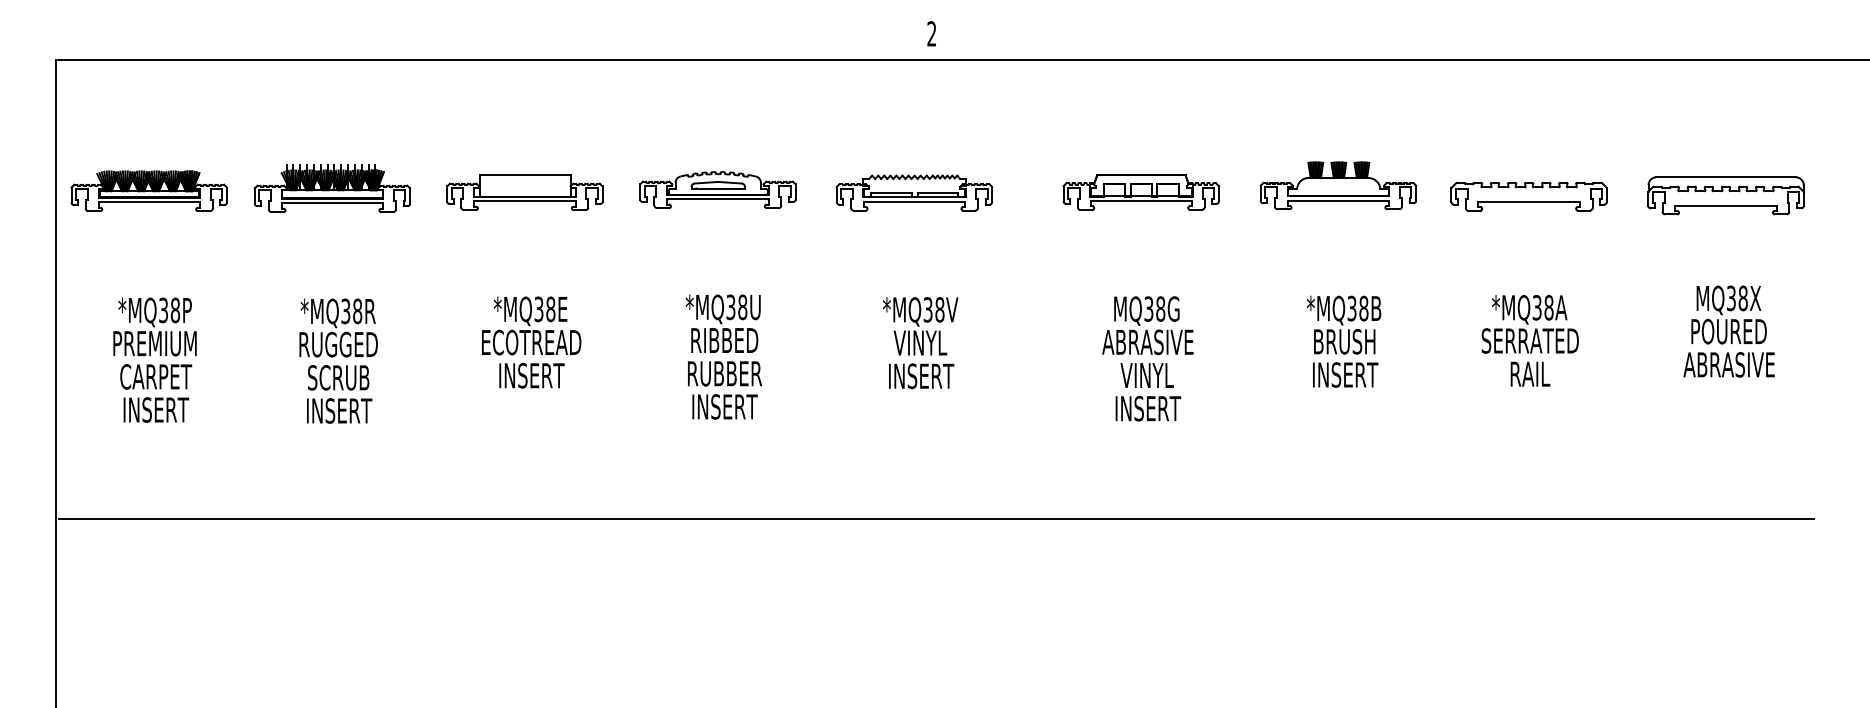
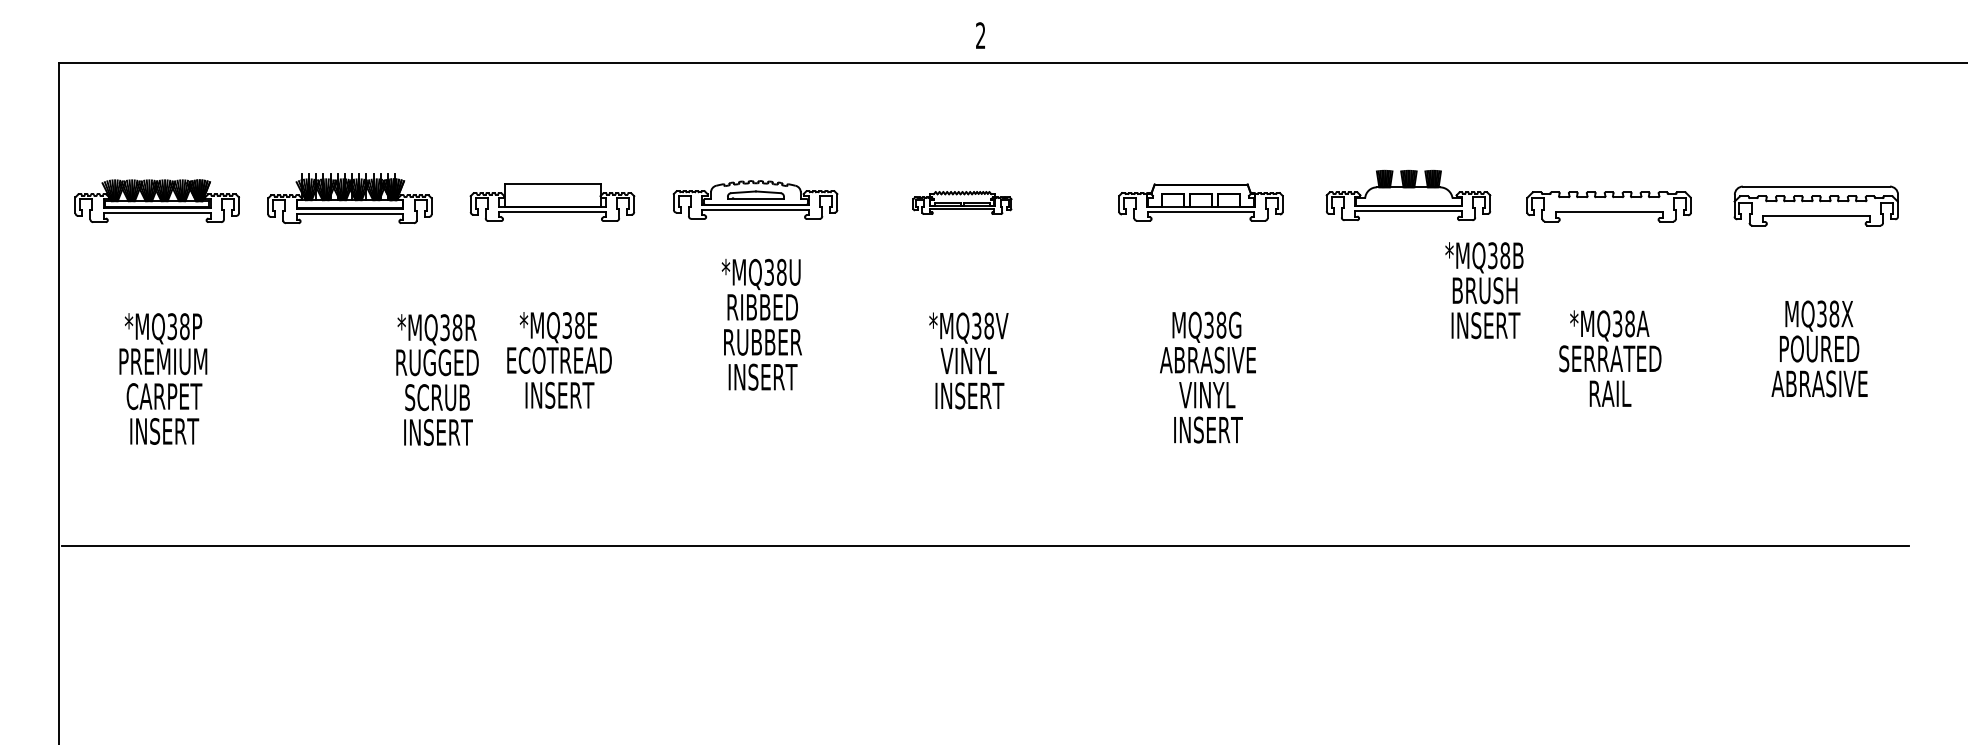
part: (914, 192) -> (962, 202), size x0.6
text: (1344, 341) -> (1484, 290), moved
text: (723, 356) -> (761, 324), moved
text: (338, 360) -> (437, 379), moved

